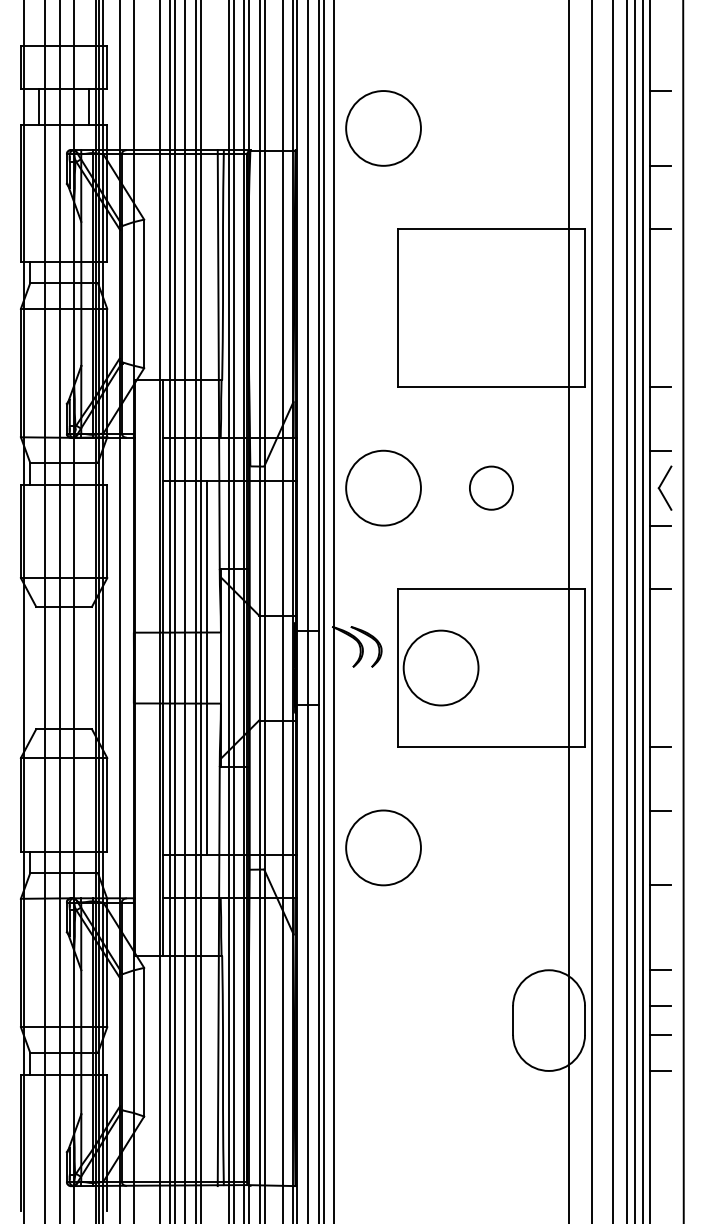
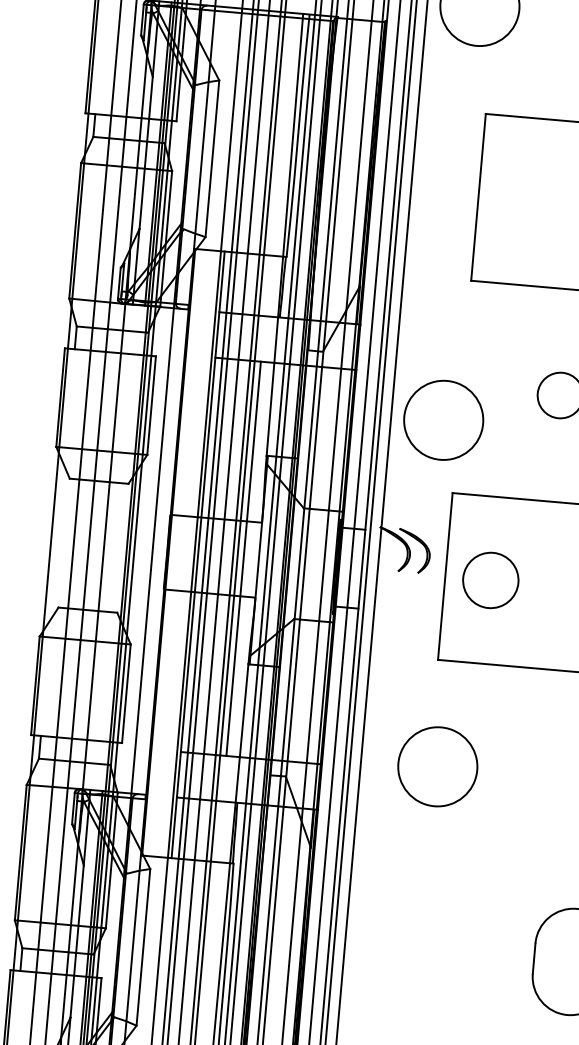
circle: (383, 487) -> (443, 419), moved
circle: (440, 667) -> (490, 579), size x0.7
circle: (383, 847) -> (437, 766), moved

